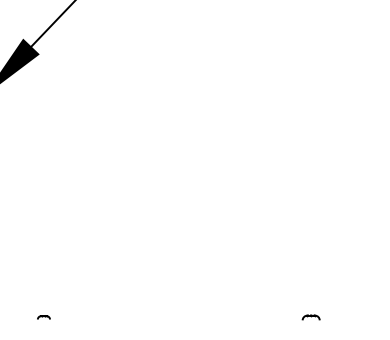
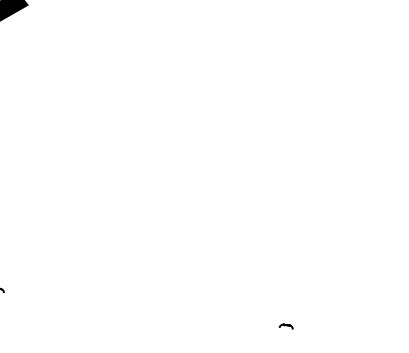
part: (311, 317) -> (286, 326), size x0.71

